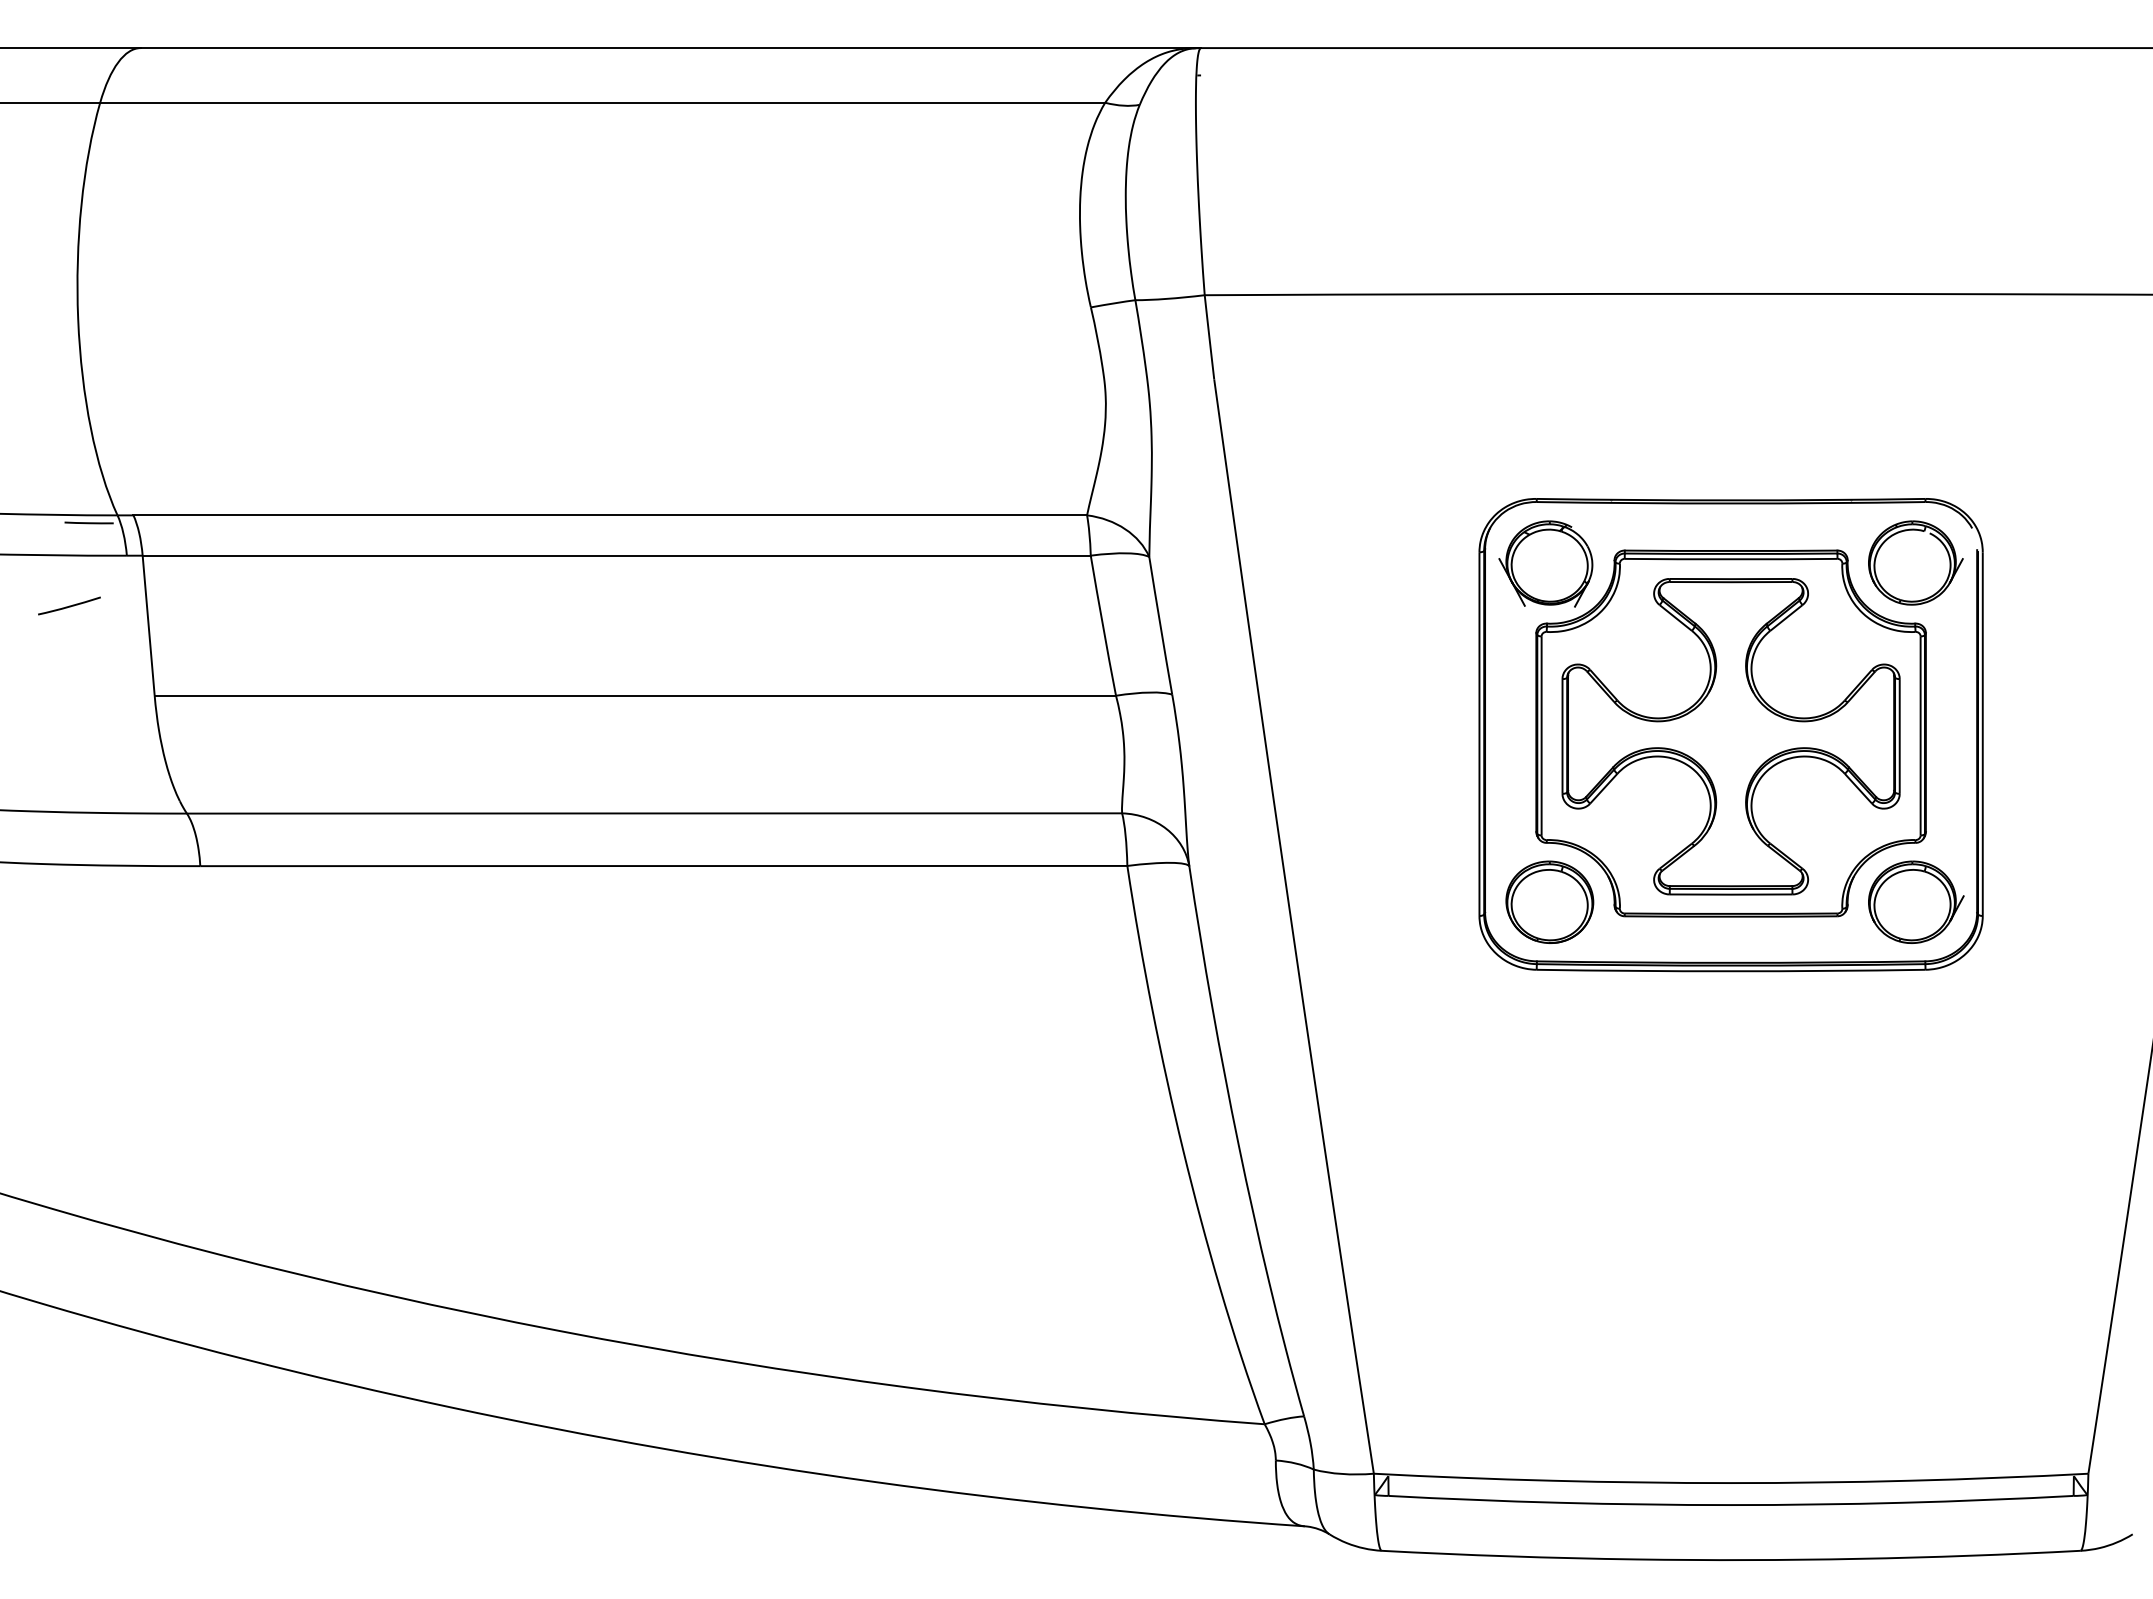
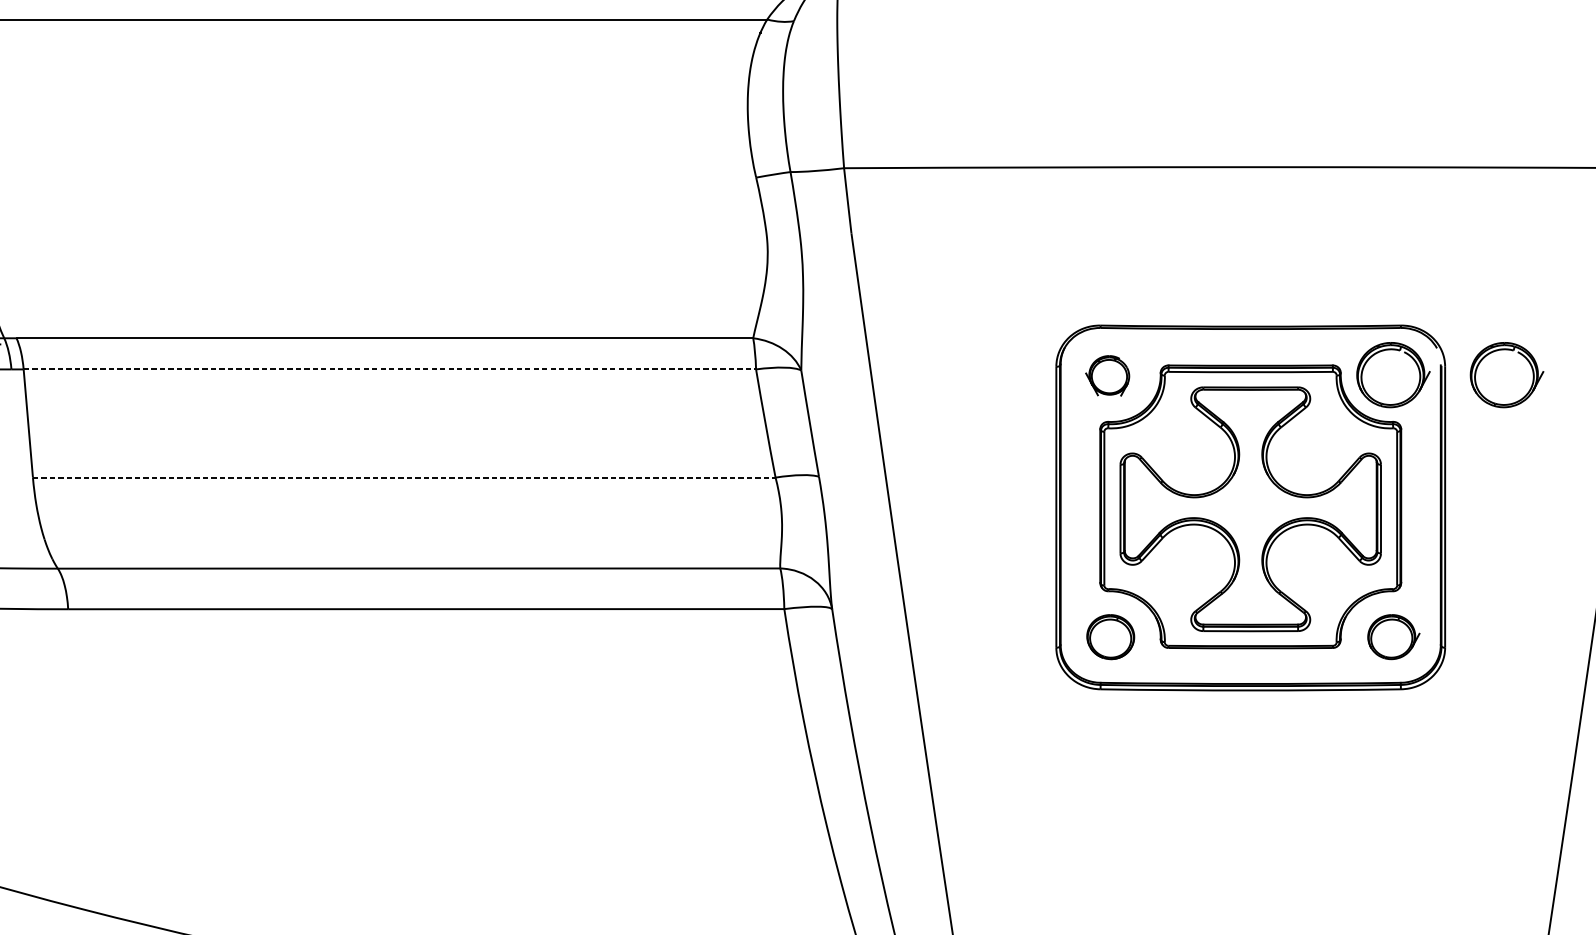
line: (617, 555) -> (390, 369), solid -> dashed
part: (2062, 562) -> (1506, 374), added
part: (1545, 563) -> (1107, 375), size x0.6
line: (635, 695) -> (404, 477), solid -> dashed
part: (1549, 901) -> (1110, 636), size x0.7
part: (1916, 901) -> (1393, 636), size x0.7

